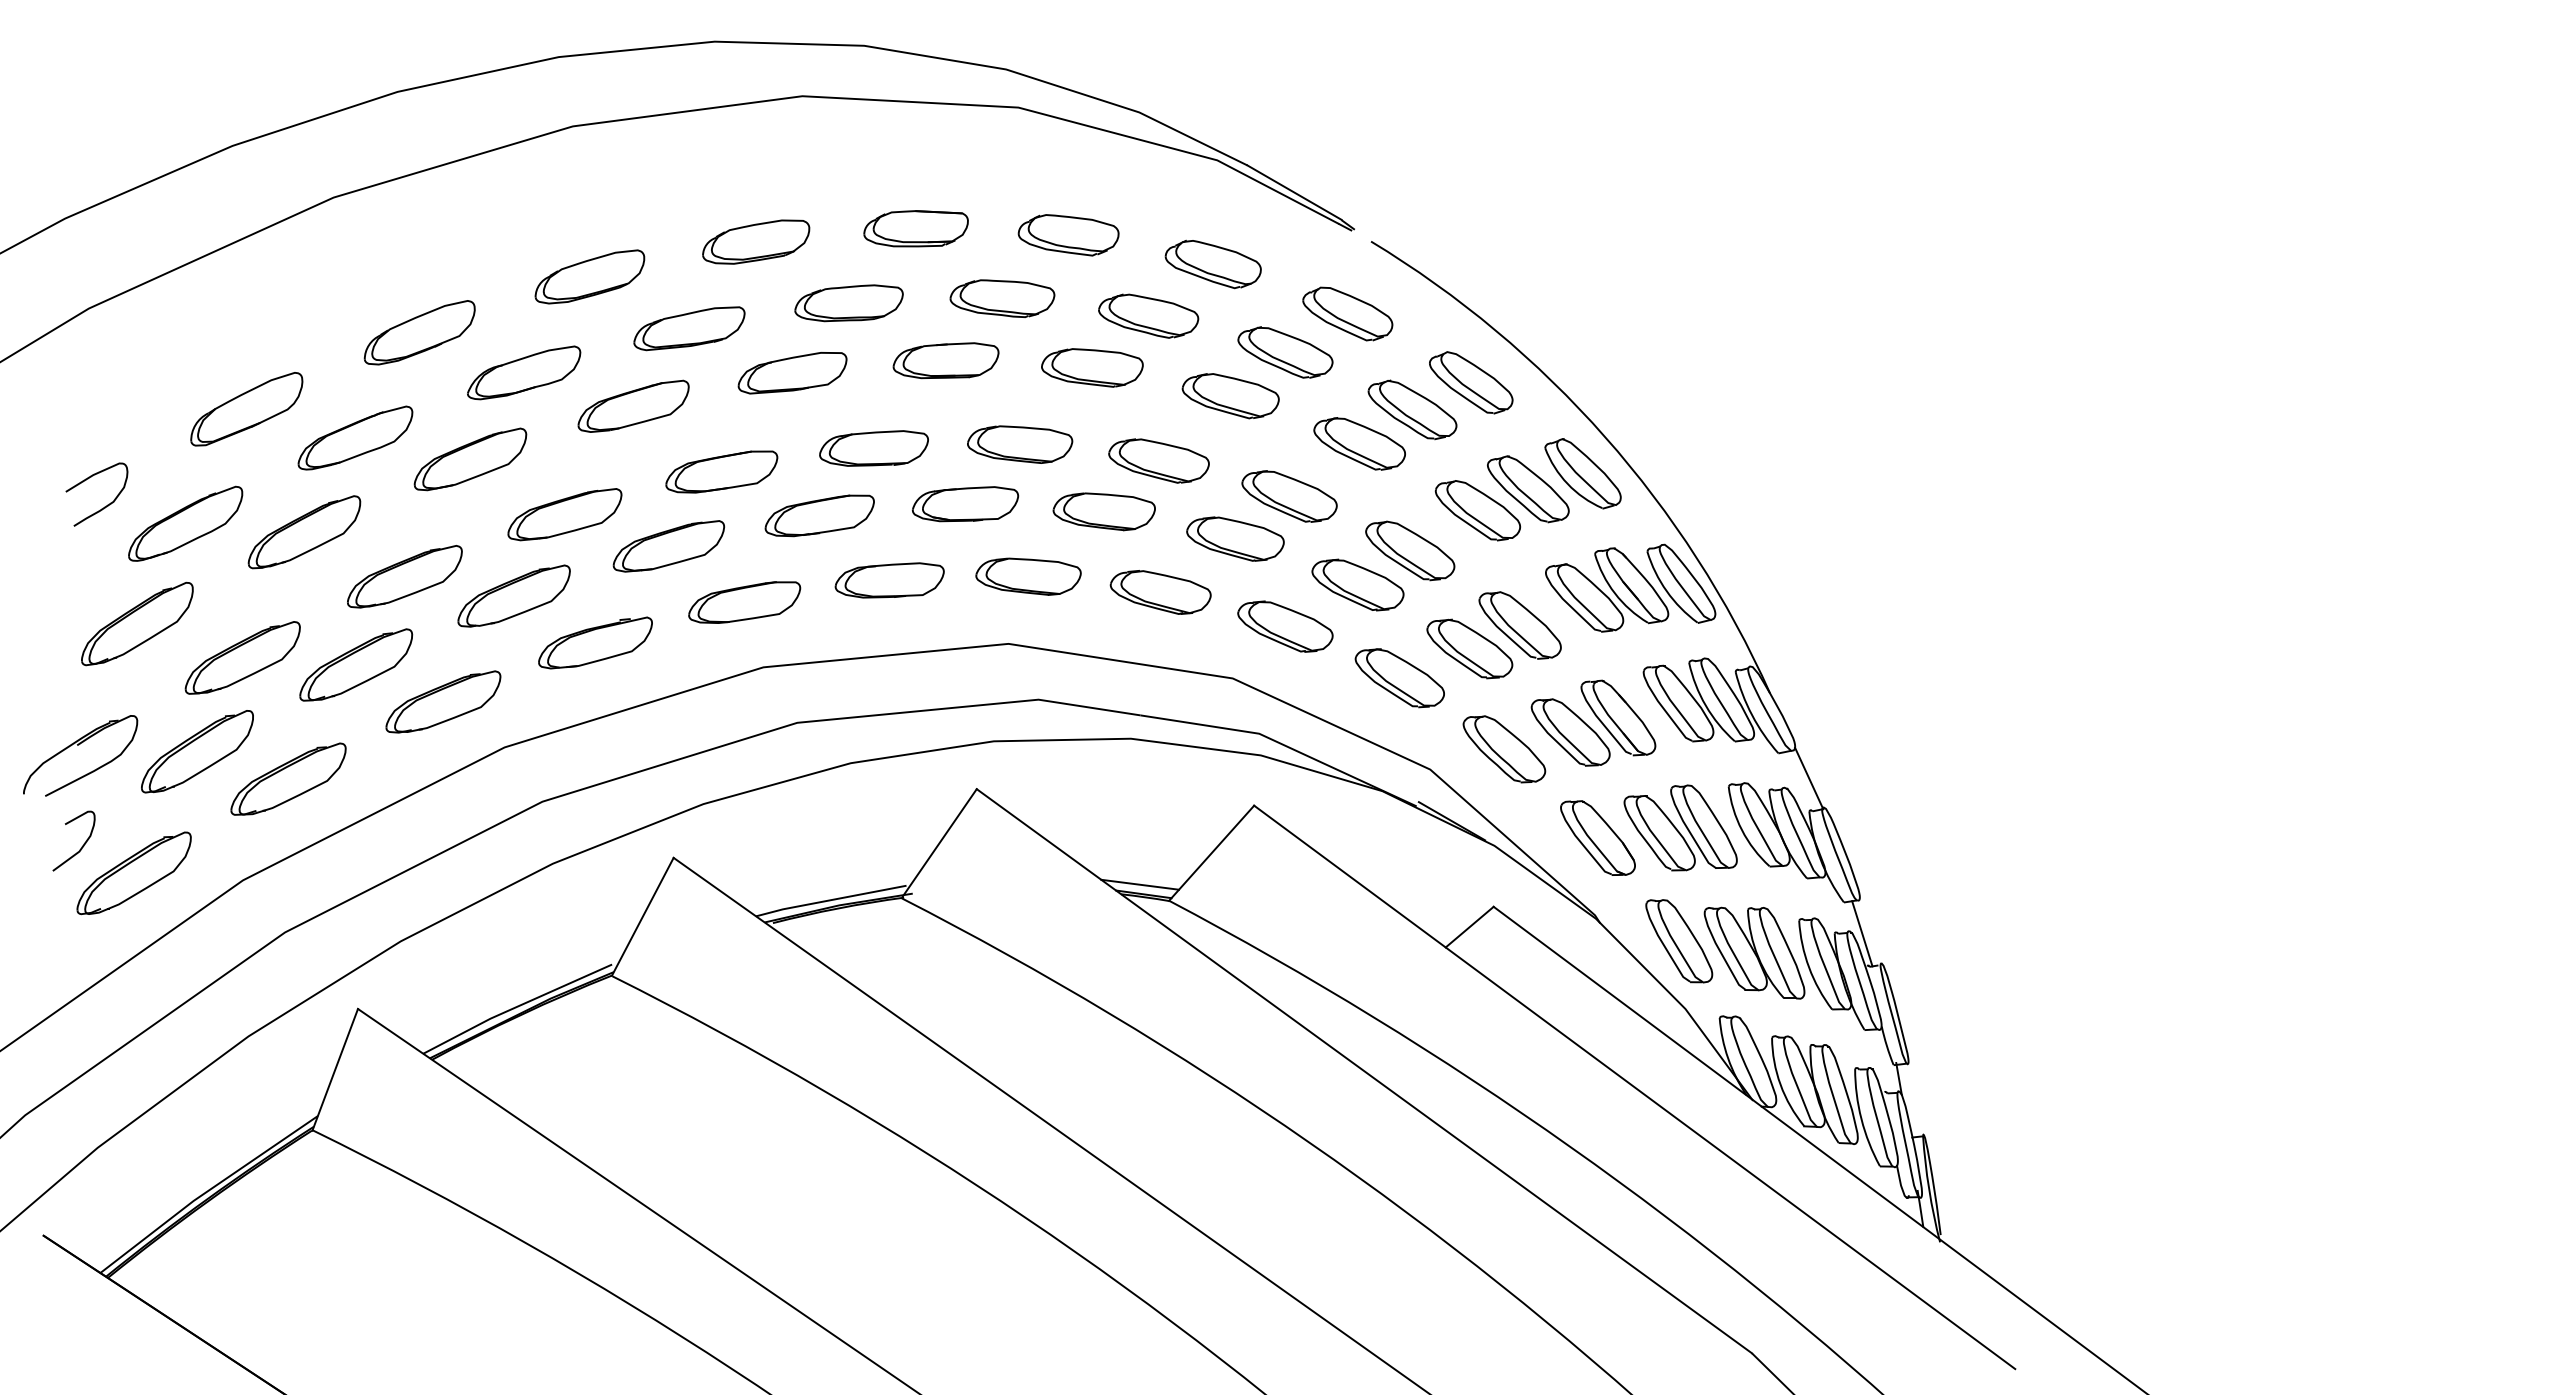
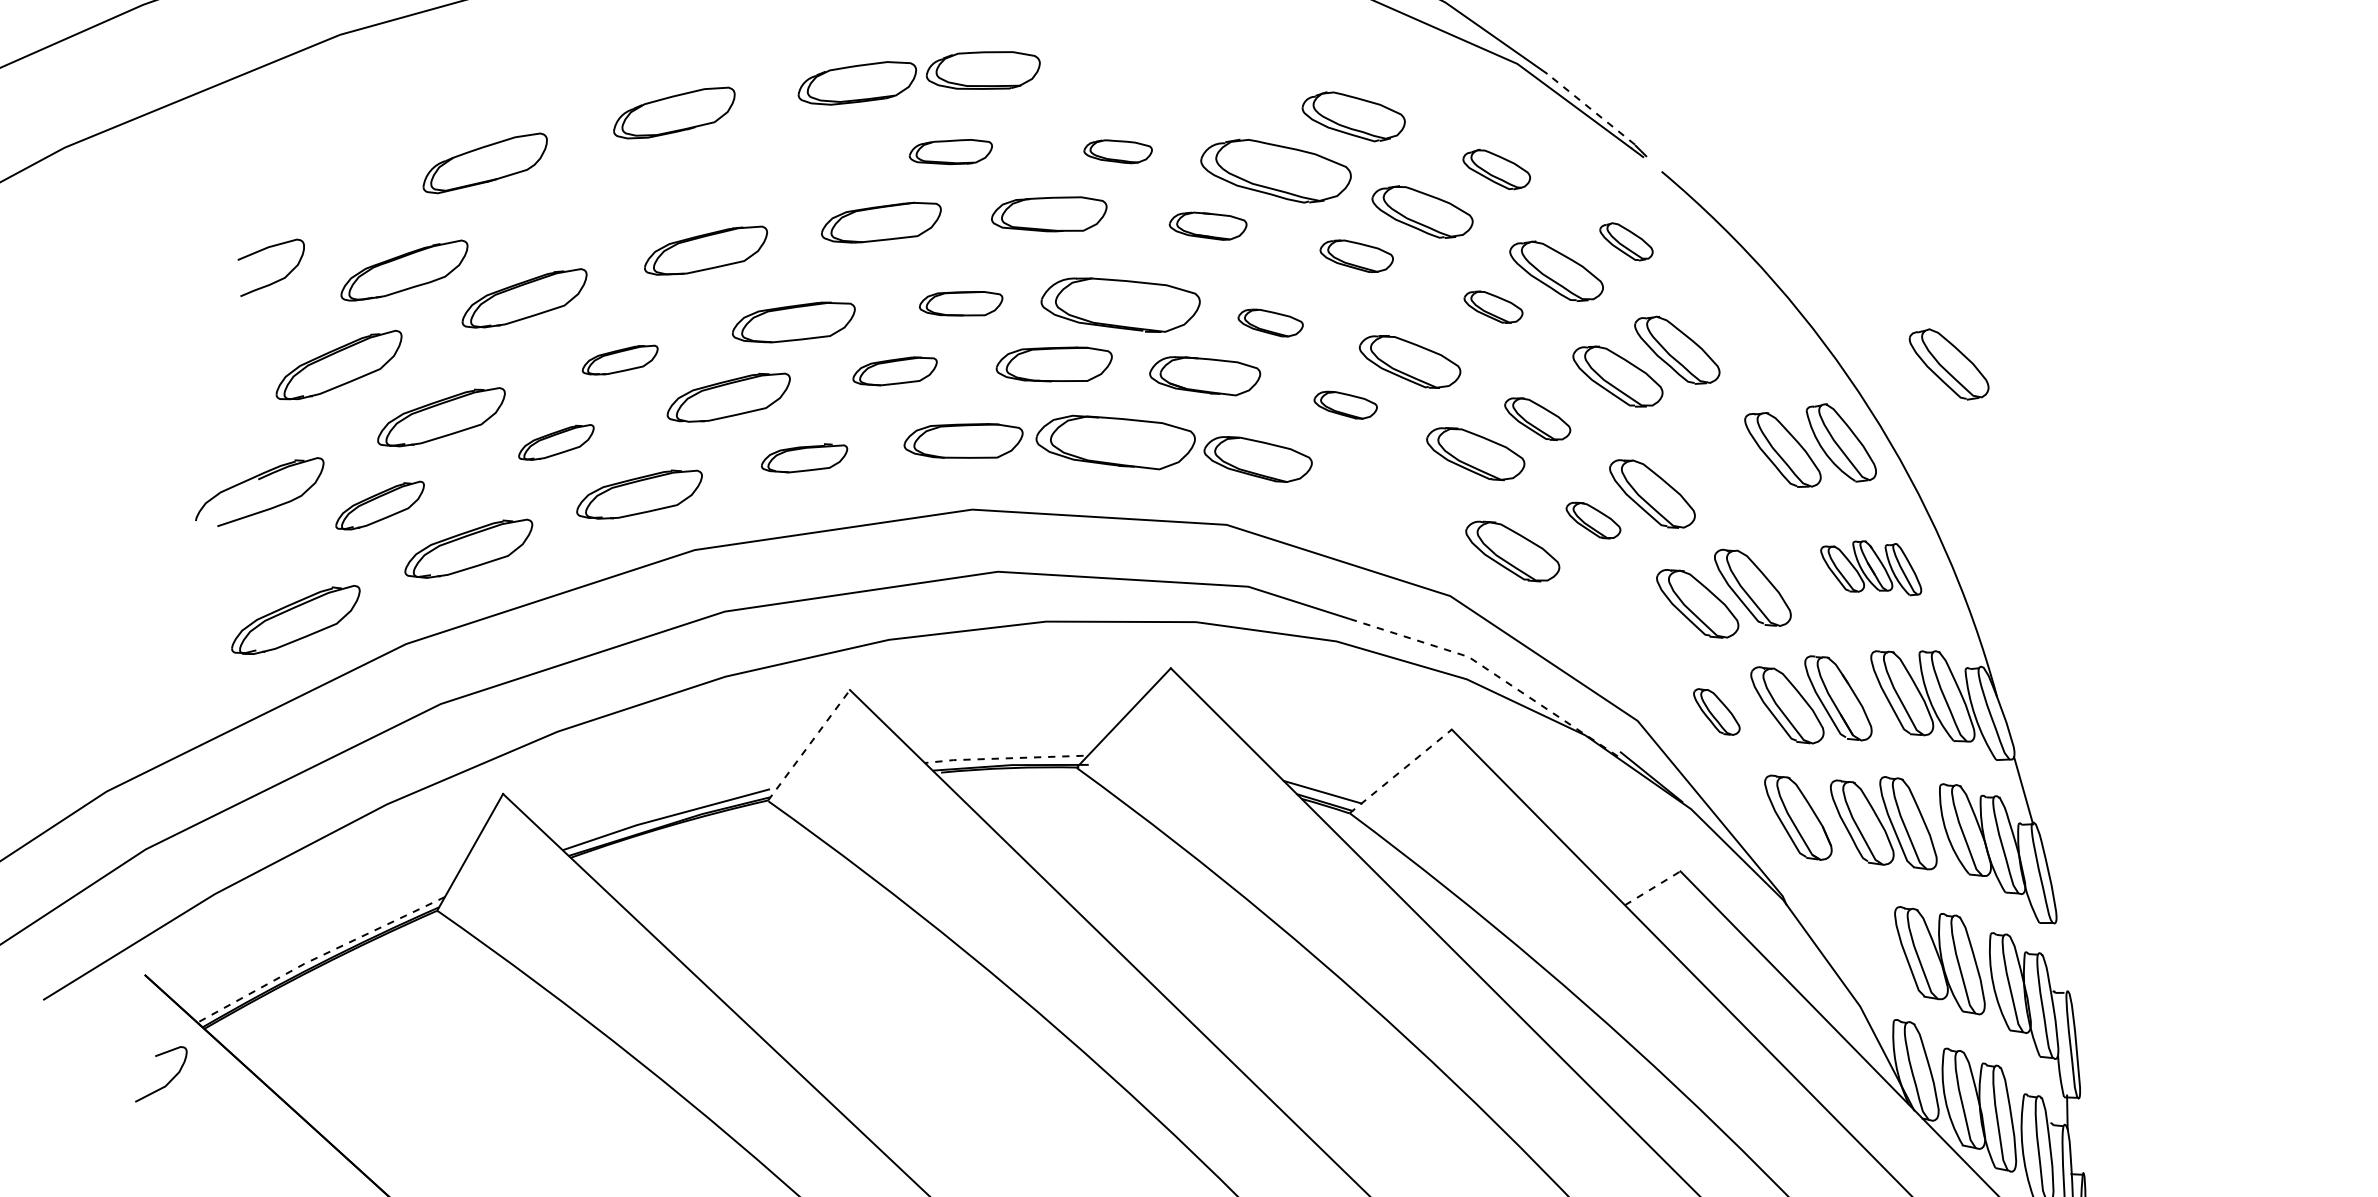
line: (1294, 192) -> (1591, 109), solid -> dashed
part: (915, 228) -> (1198, 85), removed
part: (756, 241) -> (983, 69), moved
part: (1212, 264) -> (1495, 169), size x0.7
part: (1002, 298) -> (1275, 170), size x1.4
part: (848, 303) -> (1117, 151), size x0.6
part: (1347, 313) -> (1626, 241), size x0.6
part: (689, 328) -> (950, 151), size x0.7
part: (945, 360) -> (1207, 225), size x0.7
part: (1092, 367) -> (1356, 255), size x0.7
part: (524, 372) -> (775, 169), removed
part: (1471, 382) -> (1949, 364), moved
part: (1230, 396) -> (1493, 307), size x0.6
part: (355, 437) -> (592, 209), removed
part: (1020, 444) -> (1270, 322), size x0.6
part: (873, 448) -> (1119, 303), size x1.4
part: (721, 471) -> (960, 302), size x0.7
part: (1289, 496) -> (1537, 419), size x0.7
curve: (104, 506) -> (274, 281), moved
part: (1477, 510) -> (1727, 463), removed
part: (1103, 511) -> (1344, 404), size x0.6
part: (668, 546) -> (894, 370), size x0.7
part: (404, 576) -> (619, 359), size x0.6
part: (889, 580) -> (1115, 441), size x1.4
part: (1357, 584) -> (1592, 520), size x0.6
part: (1630, 587) -> (1871, 566), size x0.6
part: (1160, 592) -> (1390, 496), removed
part: (595, 642) -> (804, 457), size x0.7
part: (356, 664) -> (556, 441), size x0.6
part: (1399, 678) -> (1620, 622), removed
line: (1282, 744) -> (1490, 671), solid -> dashed
part: (1504, 749) -> (1716, 712), size x0.6
part: (197, 751) -> (380, 505), size x0.7
curve: (81, 846) -> (168, 1081), moved
line: (1211, 853) -> (1400, 771), solid -> dashed
line: (830, 900) -> (1003, 758), solid -> dashed
line: (643, 916) -> (809, 745), solid -> dashed
line: (1470, 926) -> (1653, 887), solid -> dashed
line: (1862, 933) -> (2053, 957), removed
part: (1679, 941) -> (1864, 936), removed
line: (206, 1191) -> (318, 956), solid -> dashed

